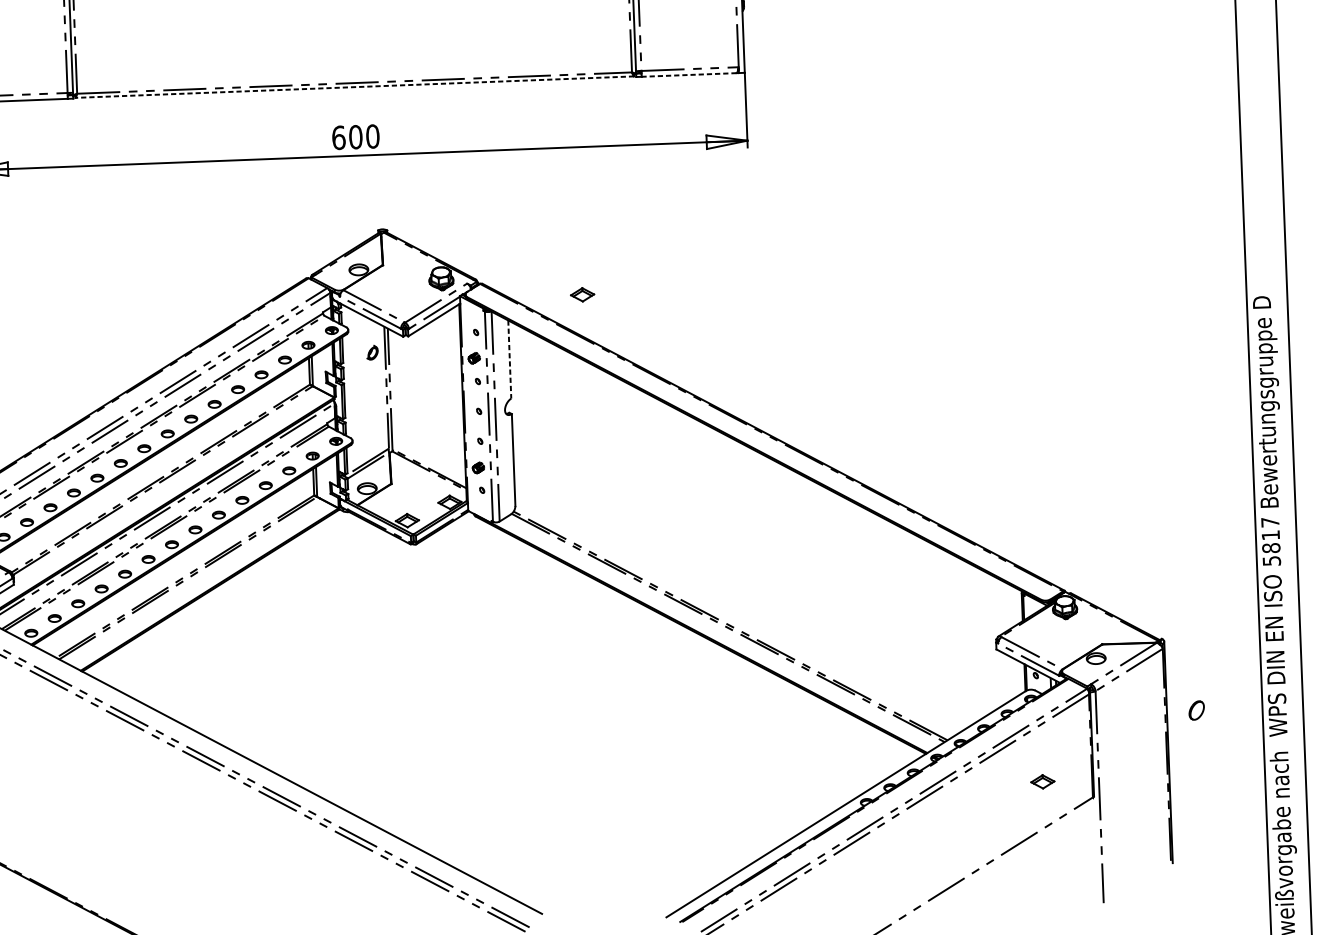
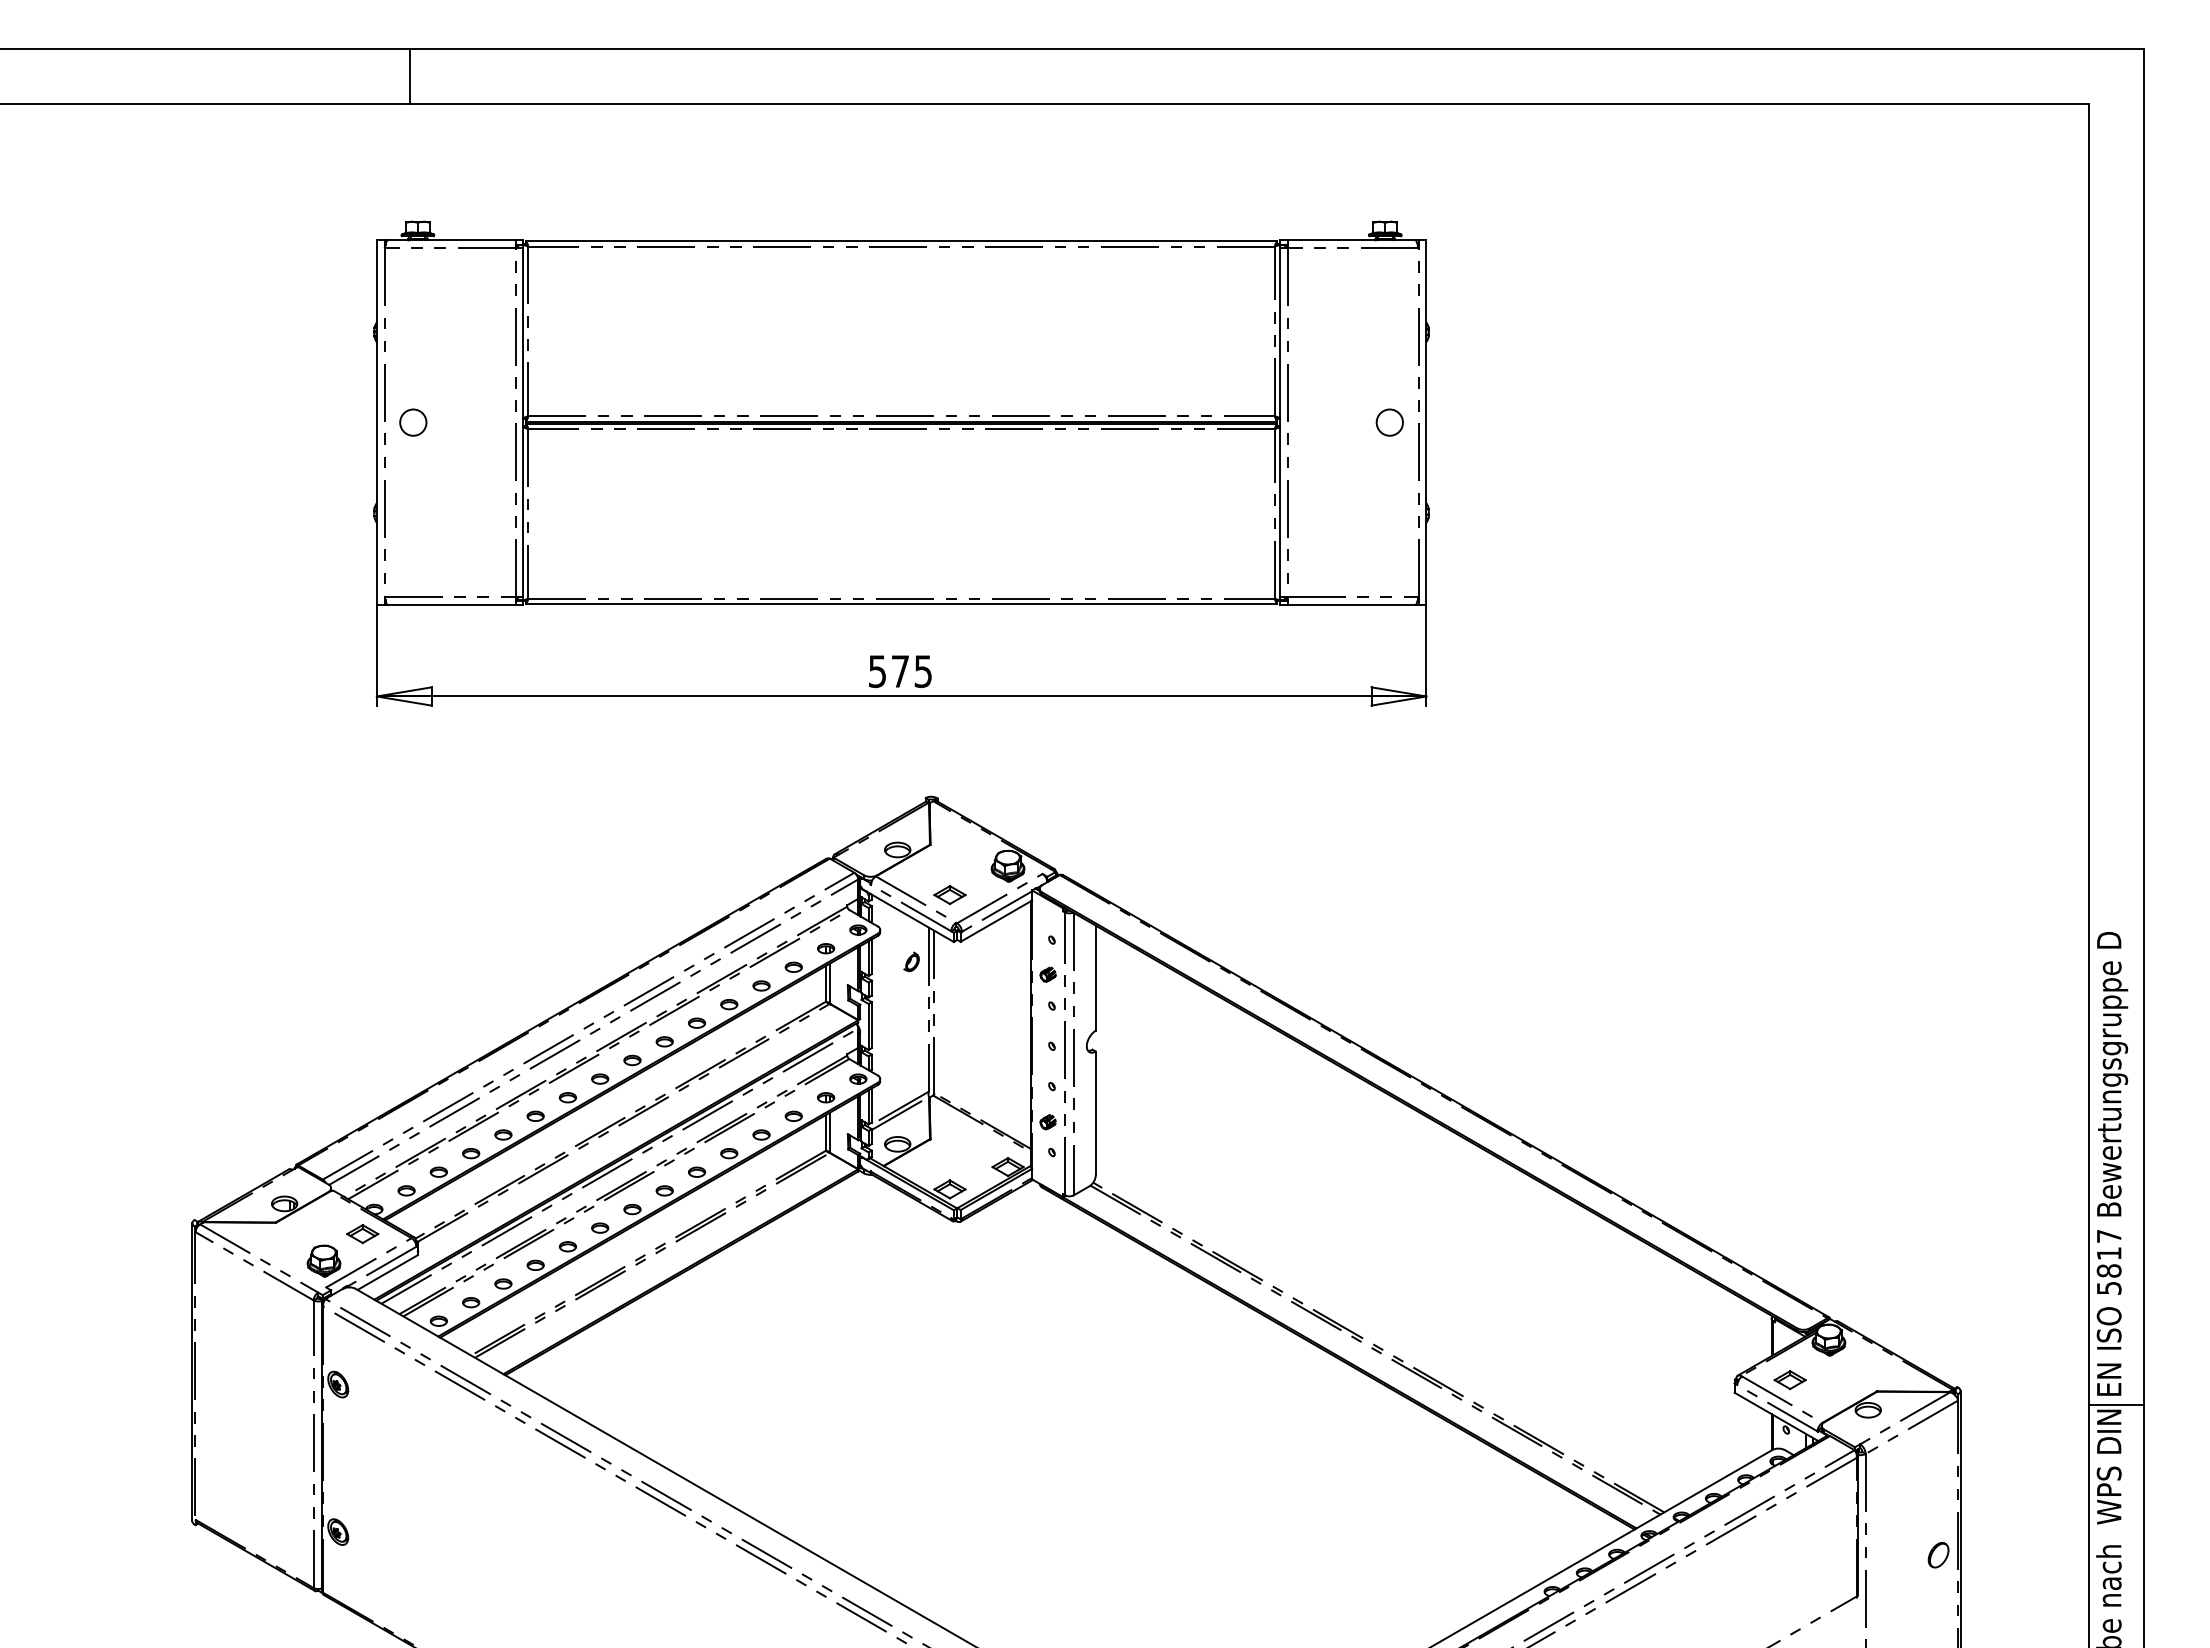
line: (689, 75) -> (1351, 605), dashed -> solid
line: (354, 87) -> (901, 604), dashed -> solid
text: (355, 137) -> (900, 671), 600 -> 575
part: (582, 295) -> (949, 895), moved
line: (509, 359) -> (1095, 978), dashed -> solid
line: (1280, 647) -> (2116, 1404), added
part: (1196, 710) -> (1938, 1555), moved
part: (1042, 782) -> (1789, 1380), moved

